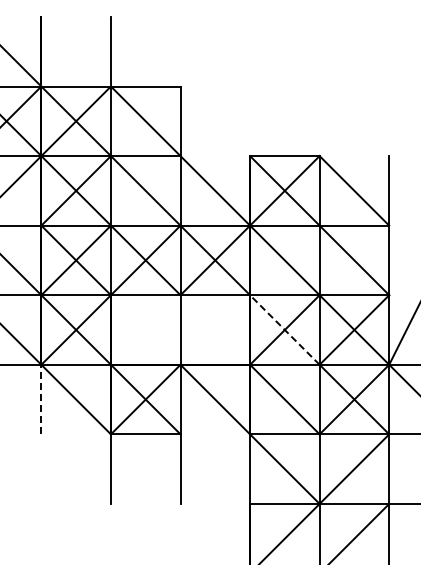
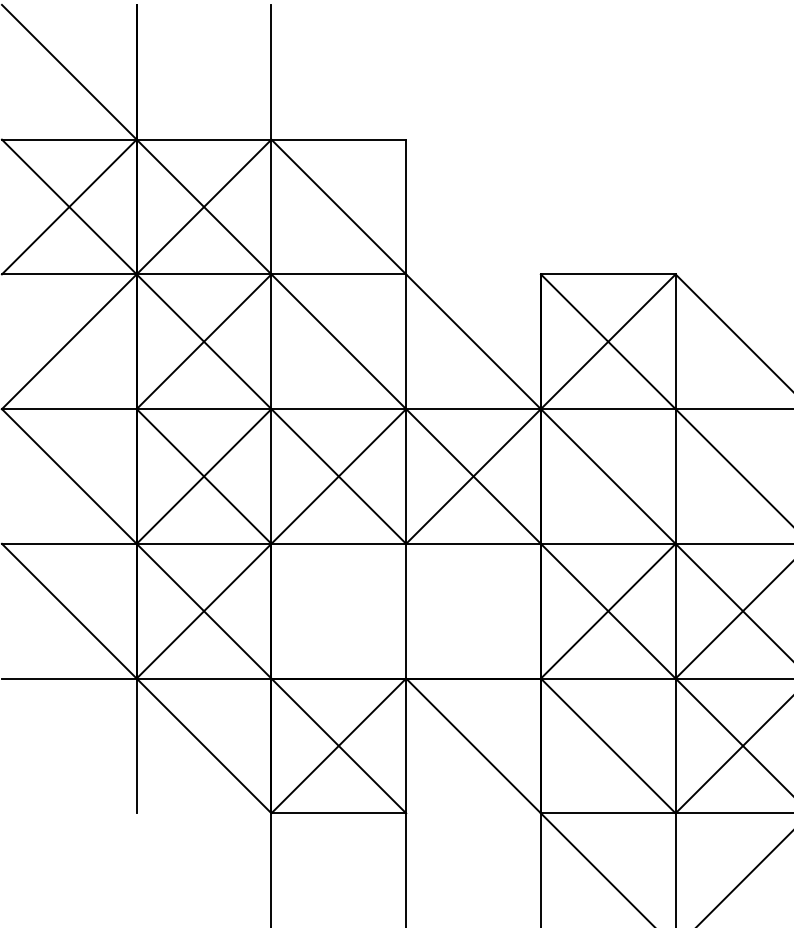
line: (284, 329) -> (607, 610), dashed -> solid
line: (41, 399) -> (136, 745), dashed -> solid

